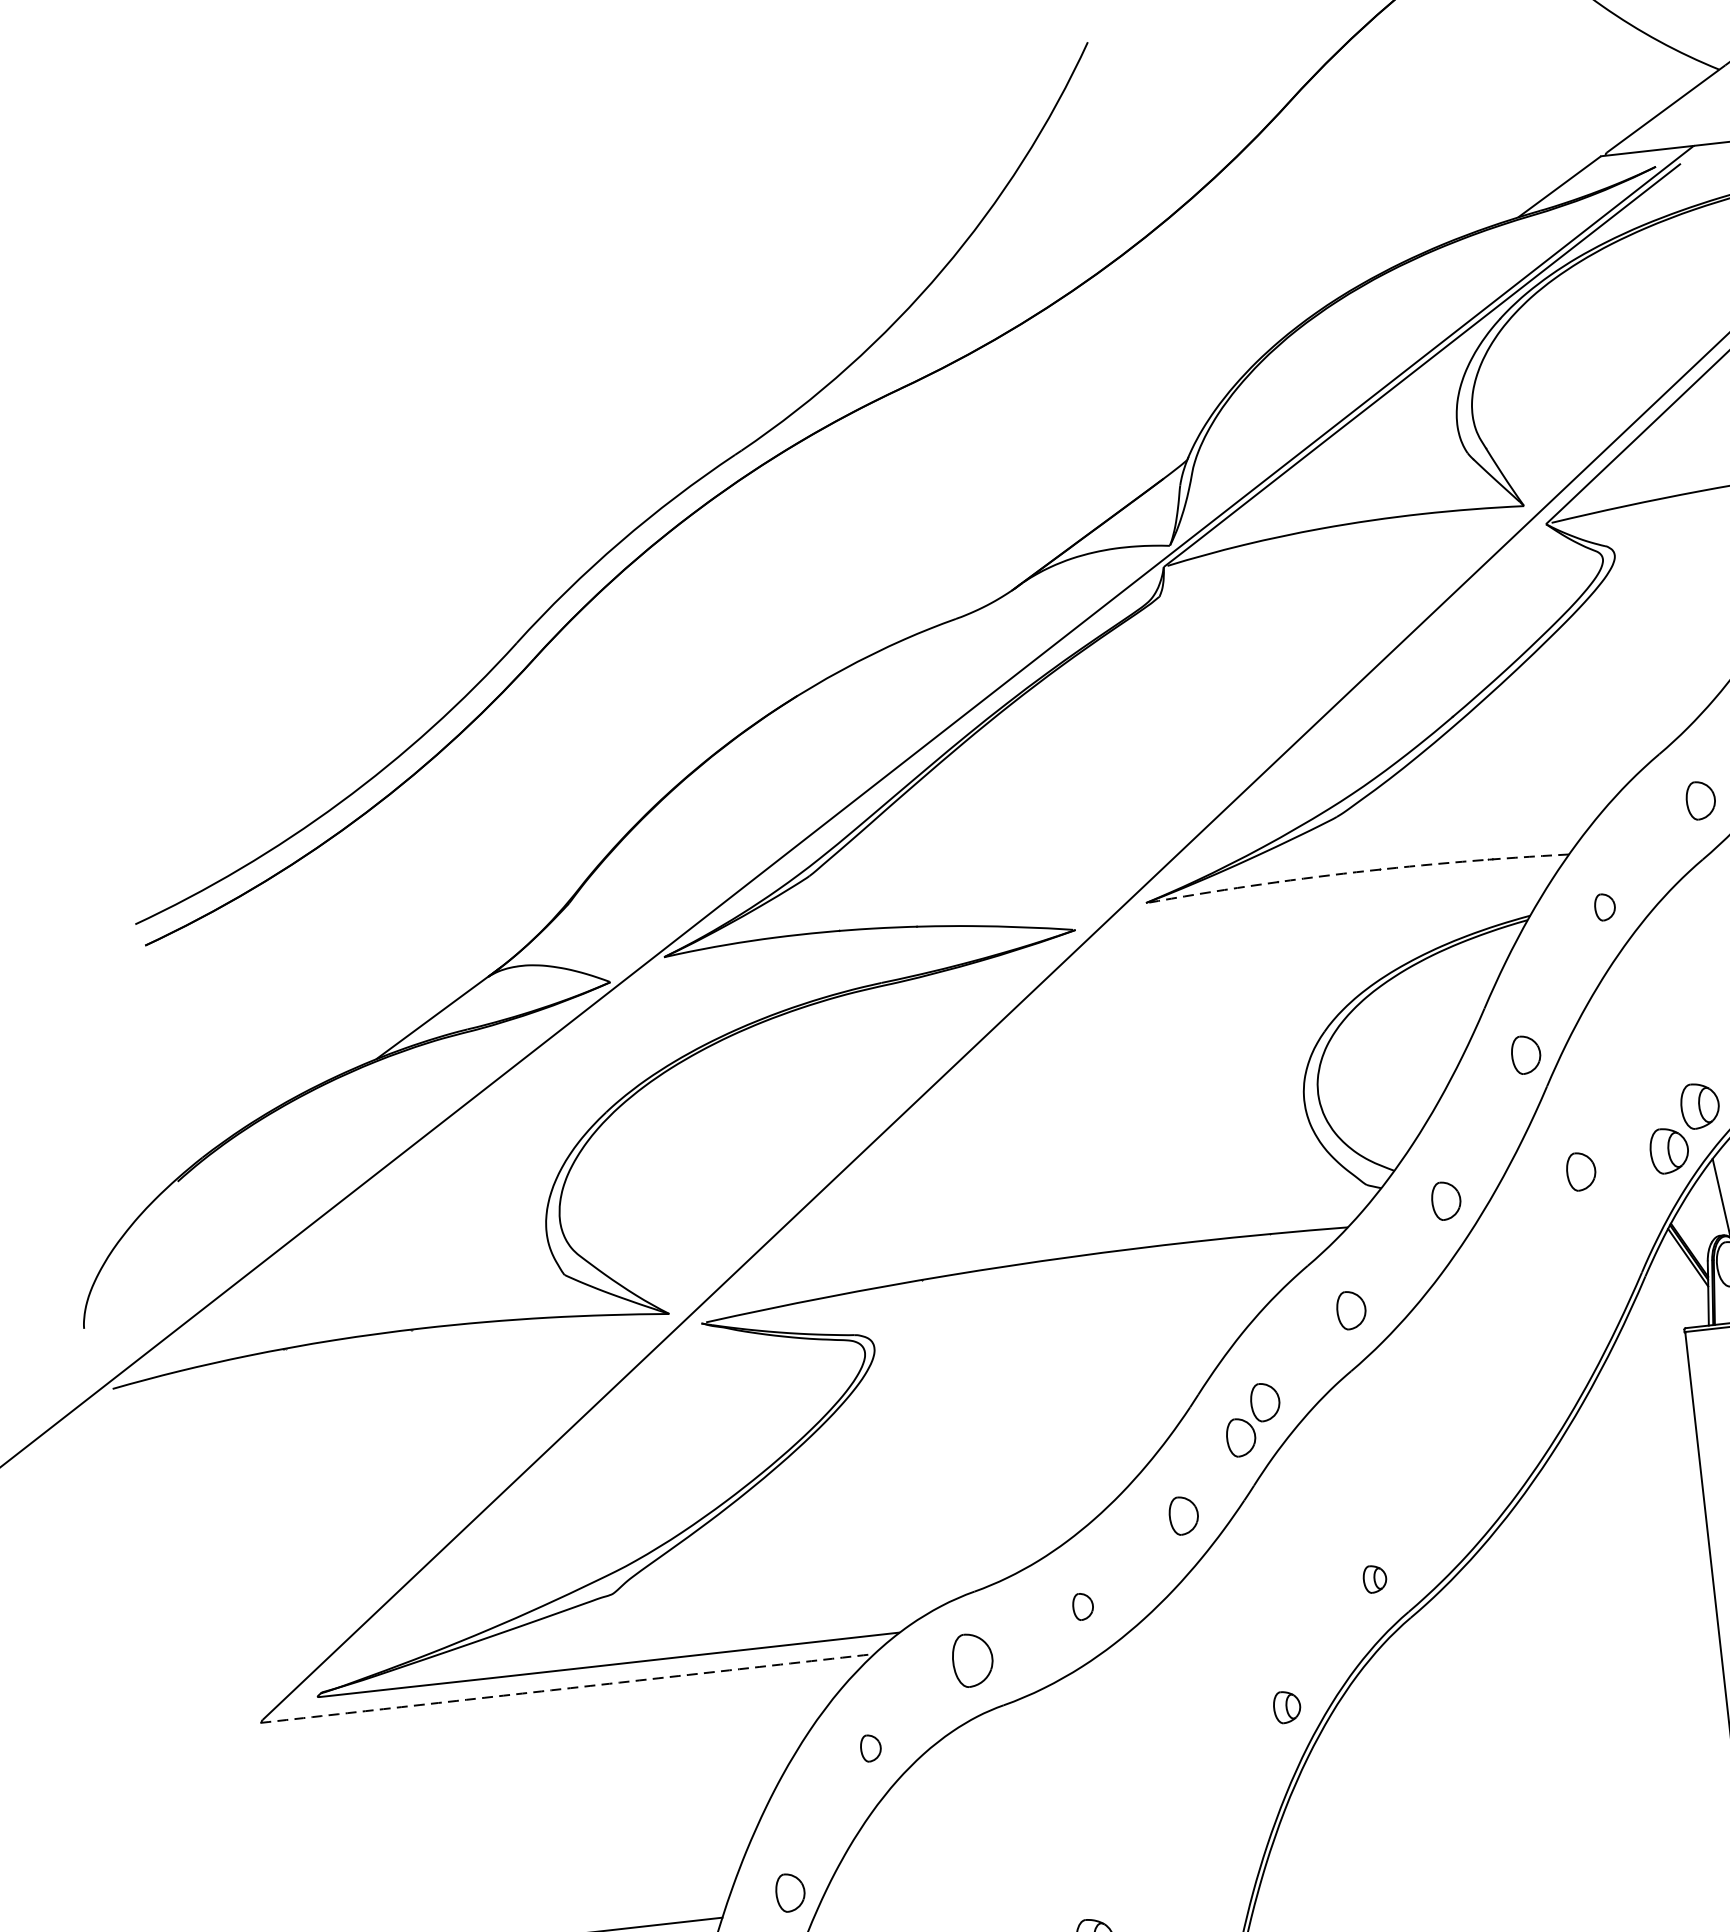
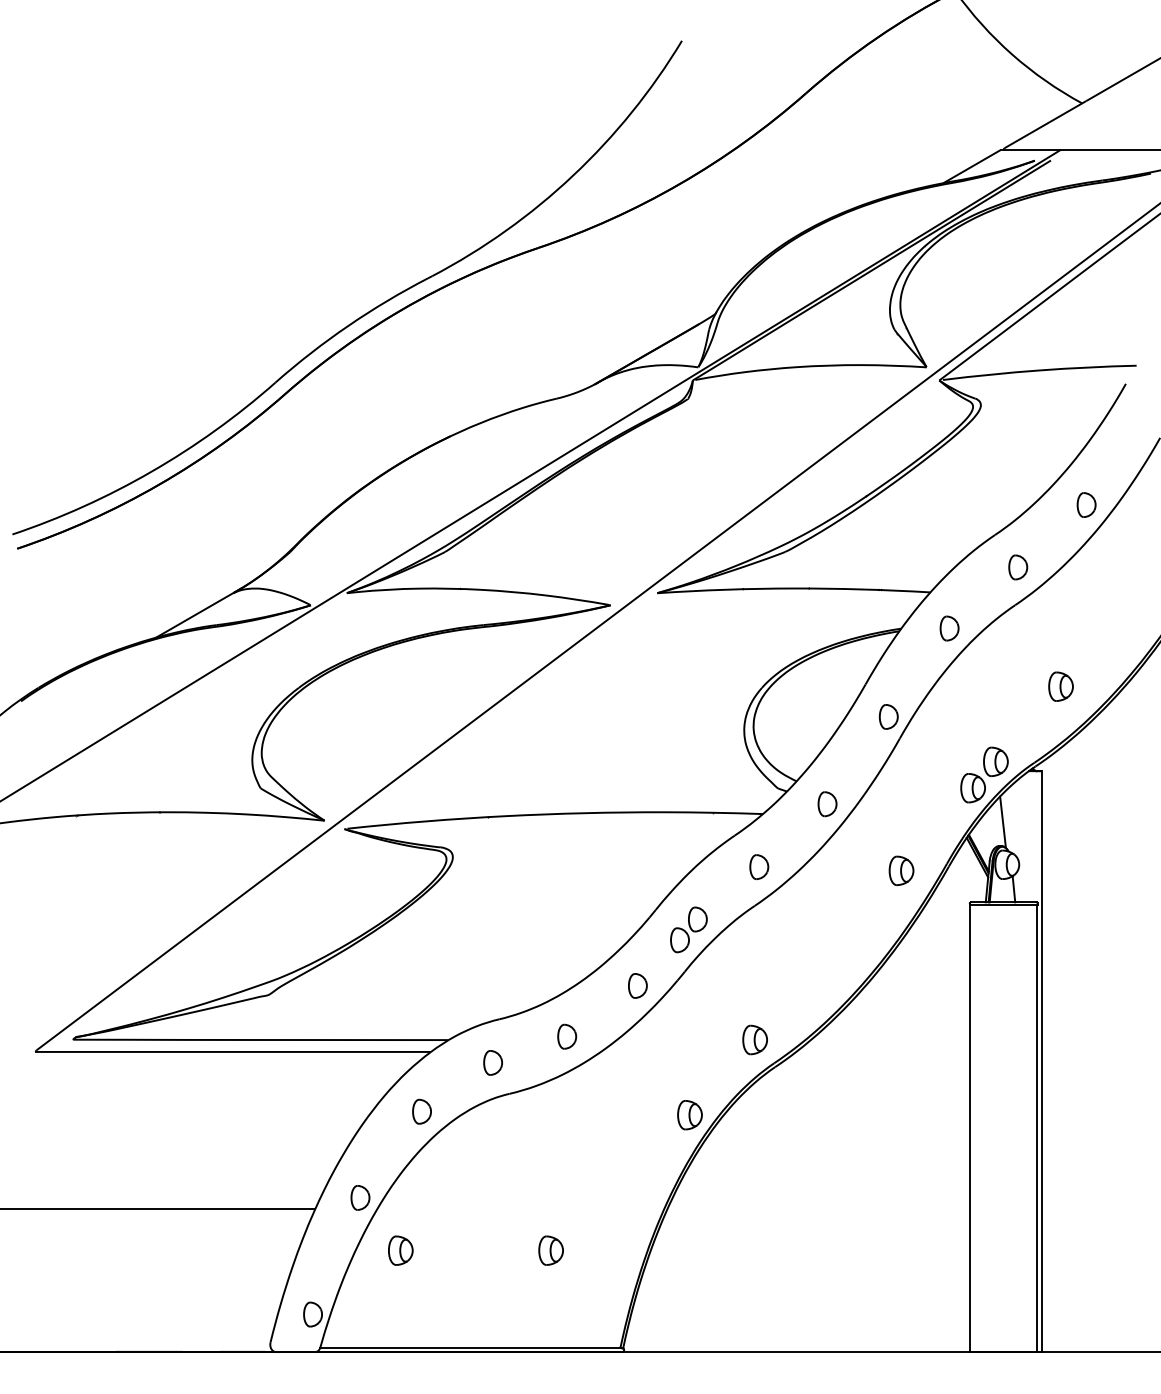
line: (1356, 872) -> (793, 588), dashed -> solid
part: (1604, 907) -> (949, 628), size x1.43
part: (1581, 1172) -> (915, 795), removed
part: (1572, 1290) -> (901, 870), added
part: (1374, 1578) -> (754, 1039), size x1.67
part: (1083, 1606) -> (567, 1036), size x1.43
part: (971, 1659) -> (492, 1062), size x0.71
arc: (566, 1687) -> (232, 1051), dashed -> solid
part: (1286, 1707) -> (689, 1115), size x1.43
part: (870, 1748) -> (421, 1111), size x1.43

